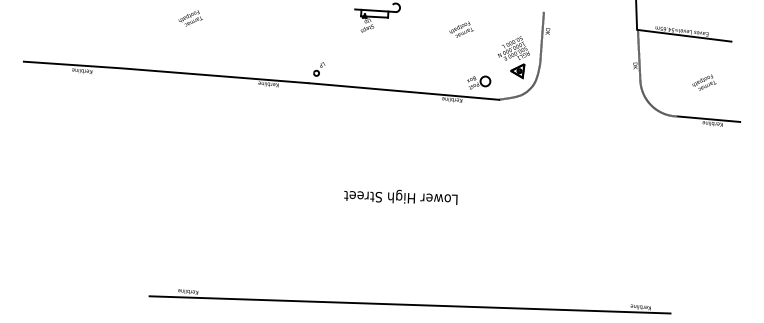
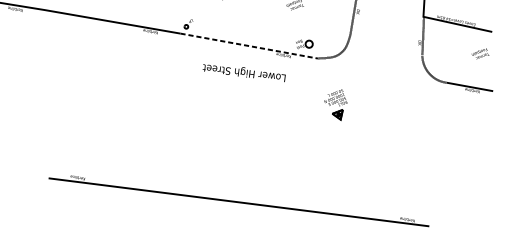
part: (513, 57) -> (335, 104), moved
text: (704, 82) -> (480, 53), moved
line: (404, 91) -> (249, 46), solid -> dashed
text: (400, 196) -> (244, 72), moved

